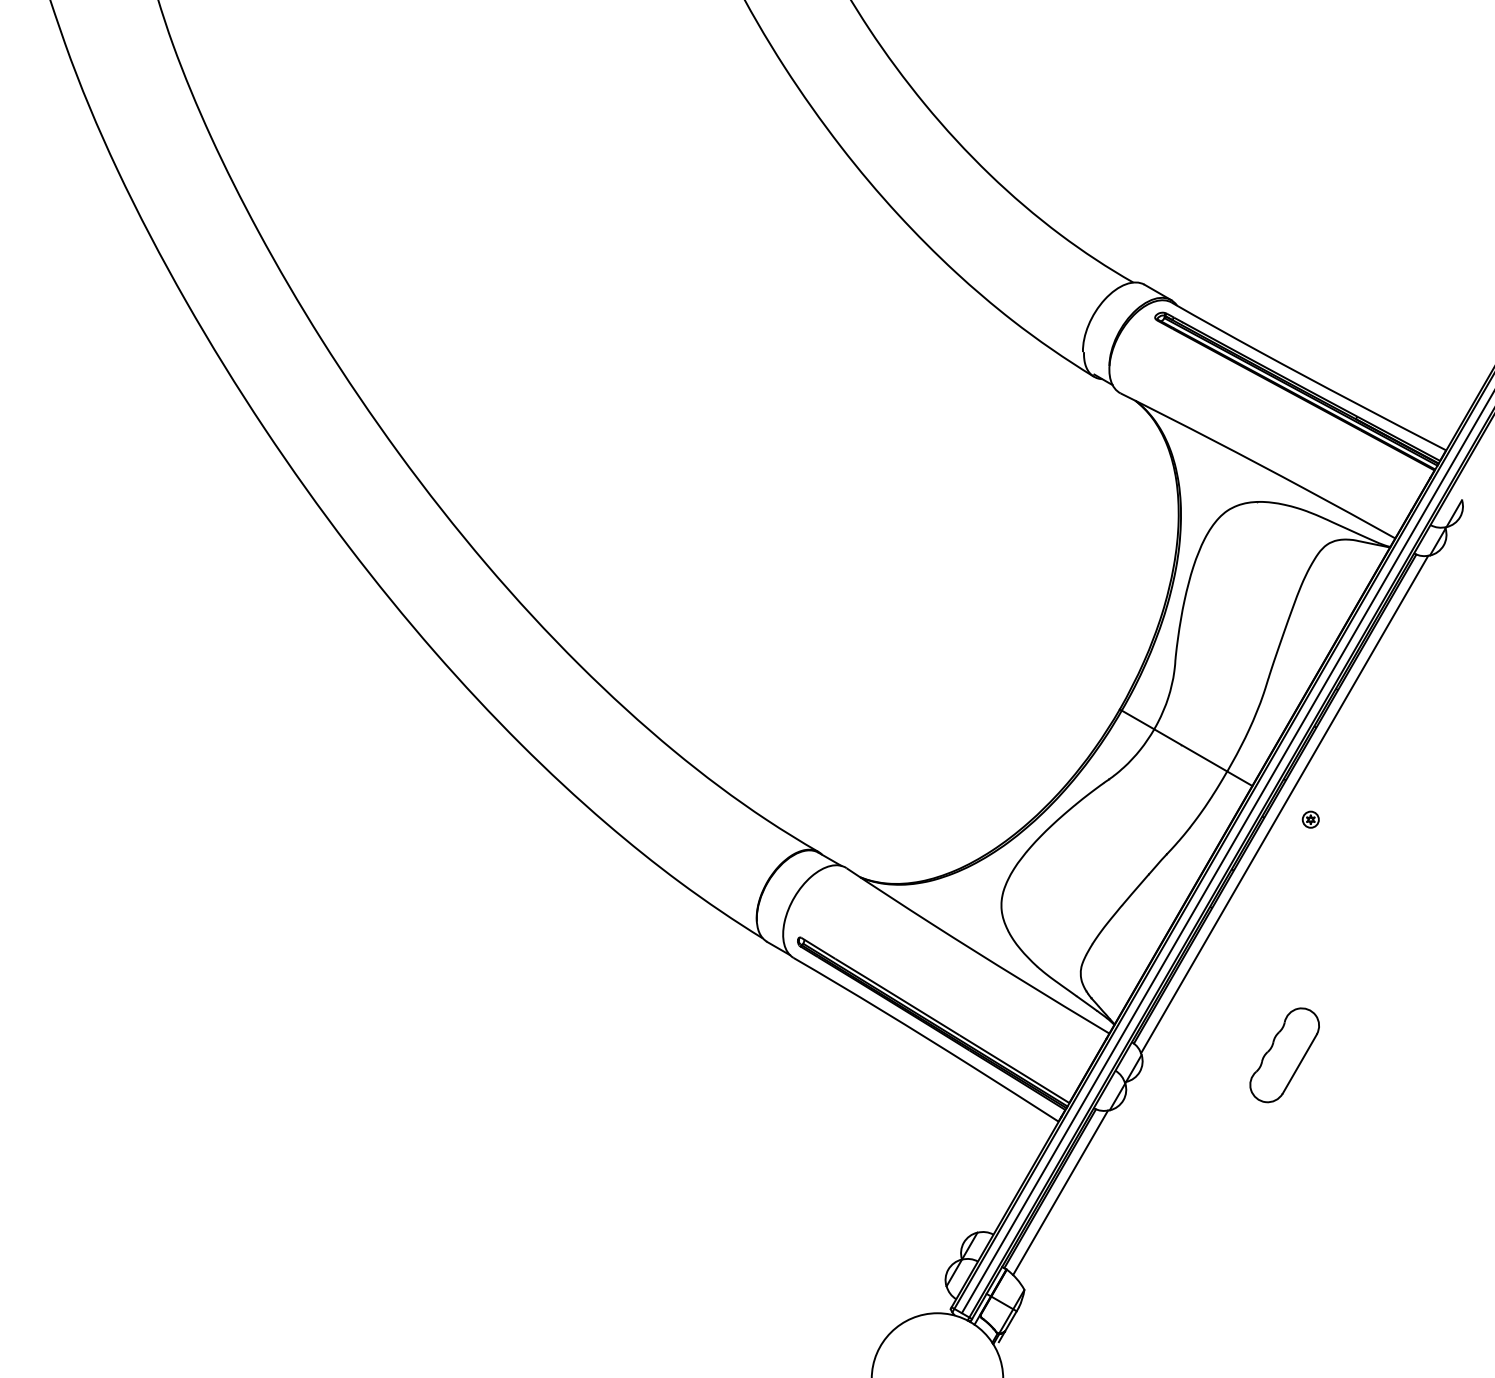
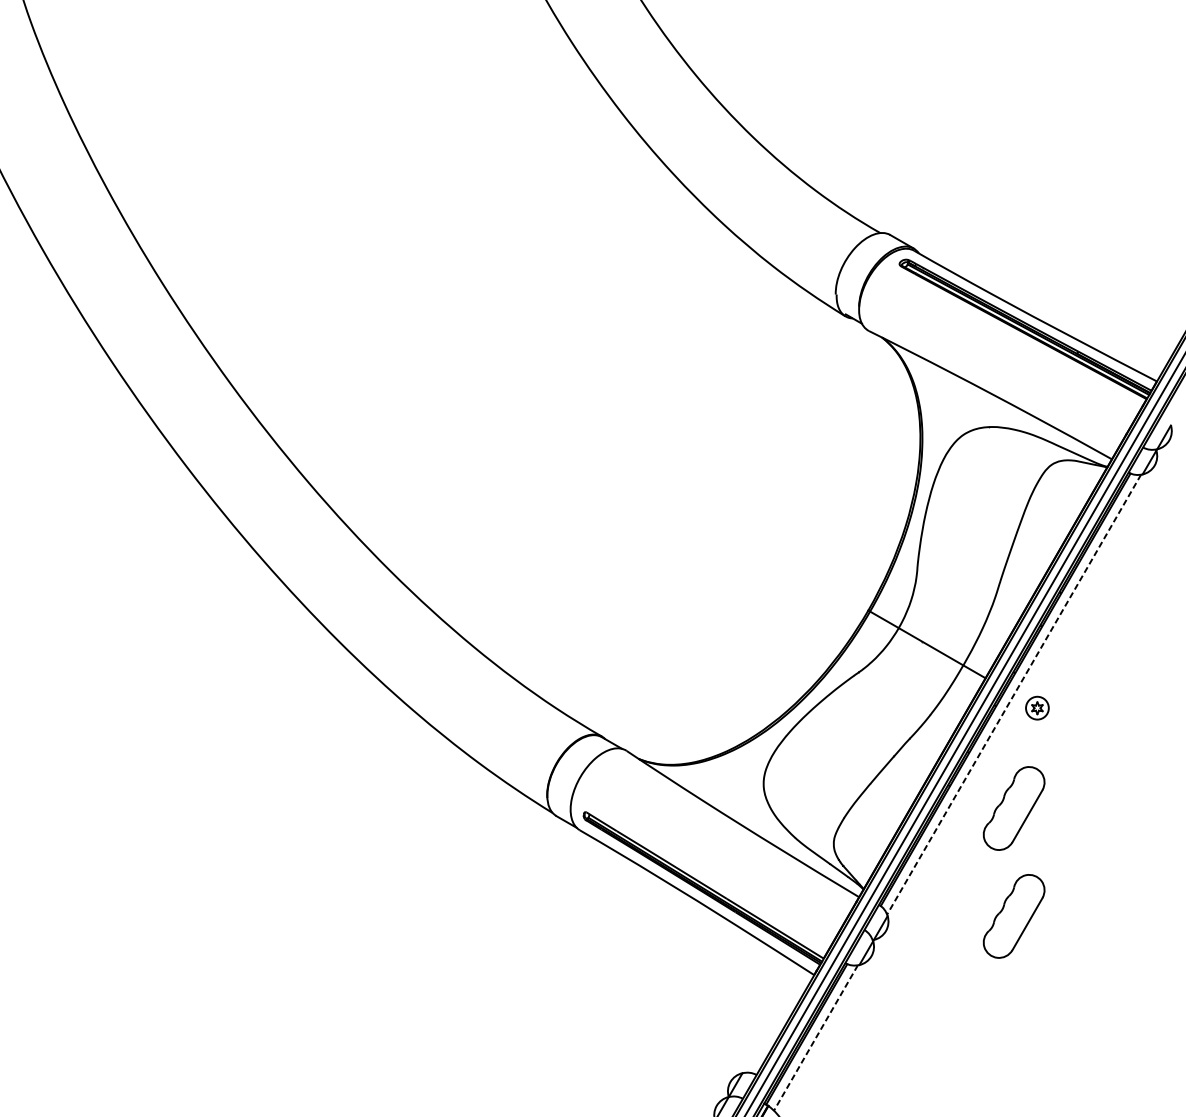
line: (1284, 805) -> (1013, 695), solid -> dashed
part: (1310, 819) -> (1036, 707), size x1.6
part: (1284, 933) -> (1013, 808), added
line: (1060, 1192) -> (815, 1037), solid -> dashed

